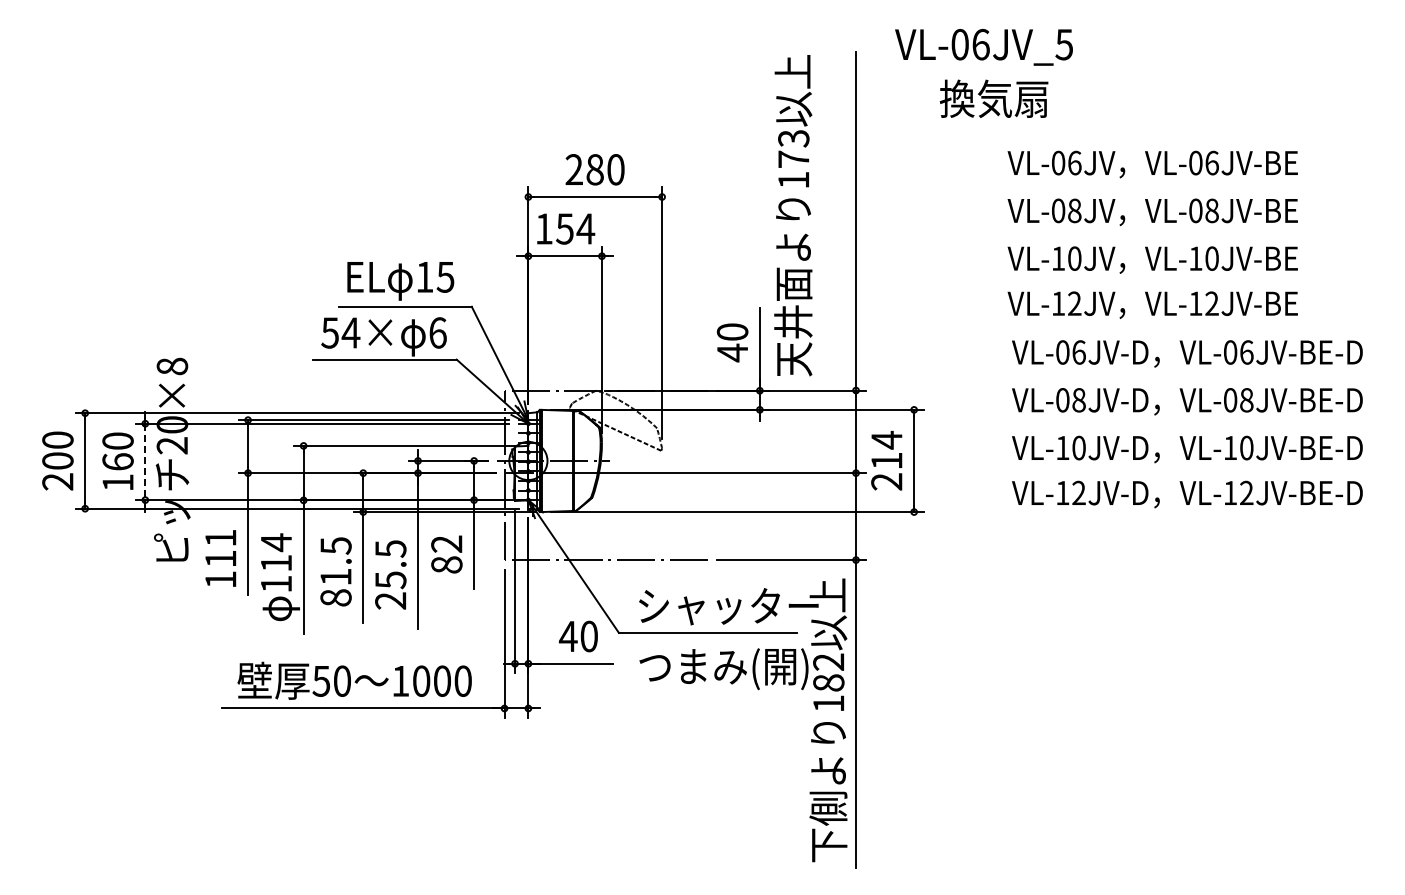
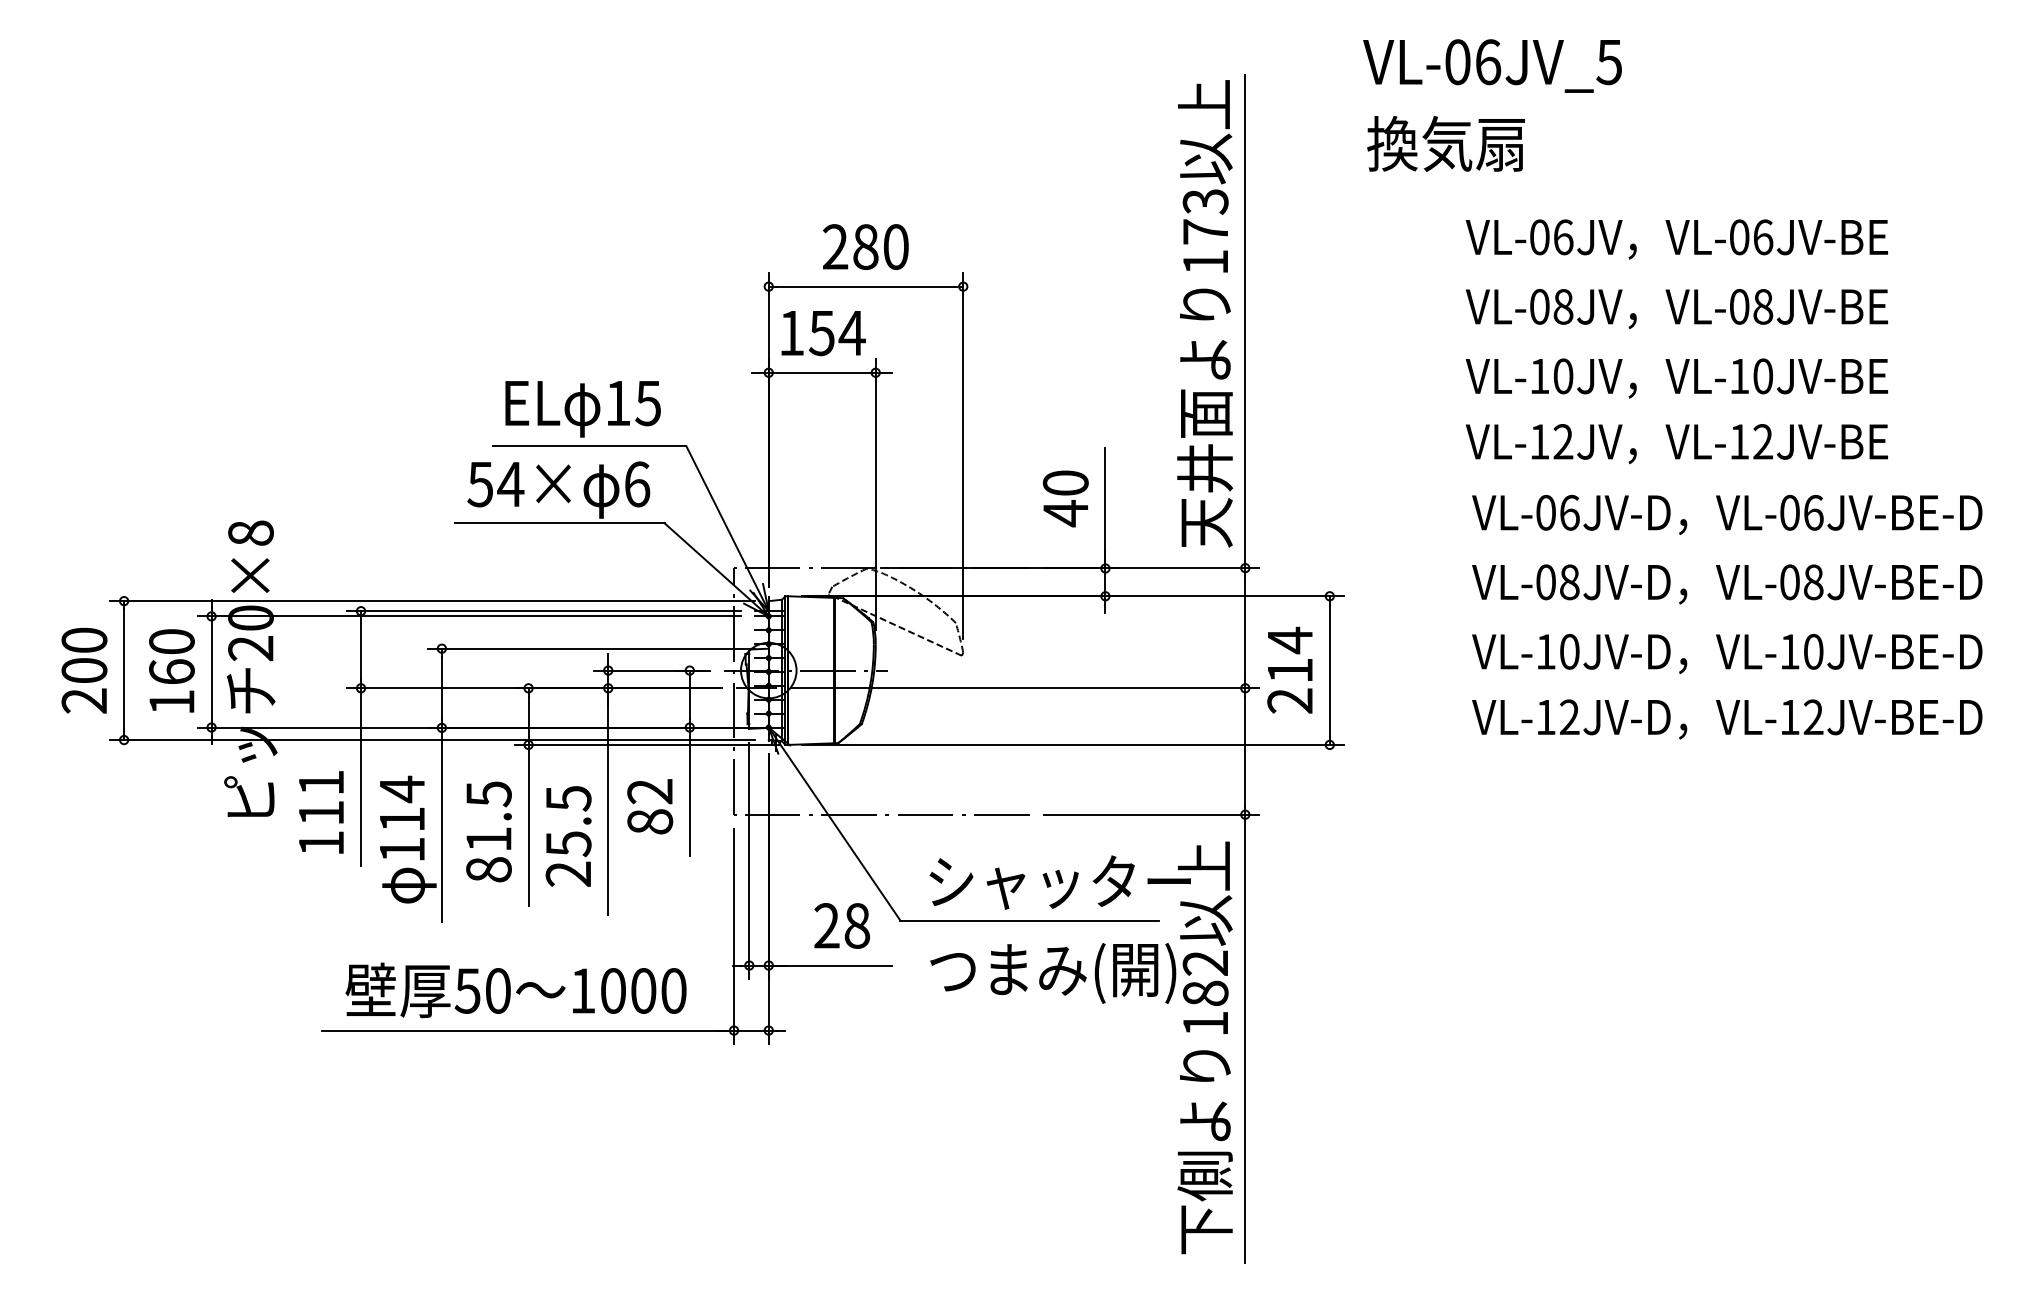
text: (983, 47) -> (1491, 66), moved
text: (793, 215) -> (1205, 313), moved
line: (145, 462) -> (211, 672), dashed -> solid
text: (577, 636) -> (840, 925), 40 -> 28

